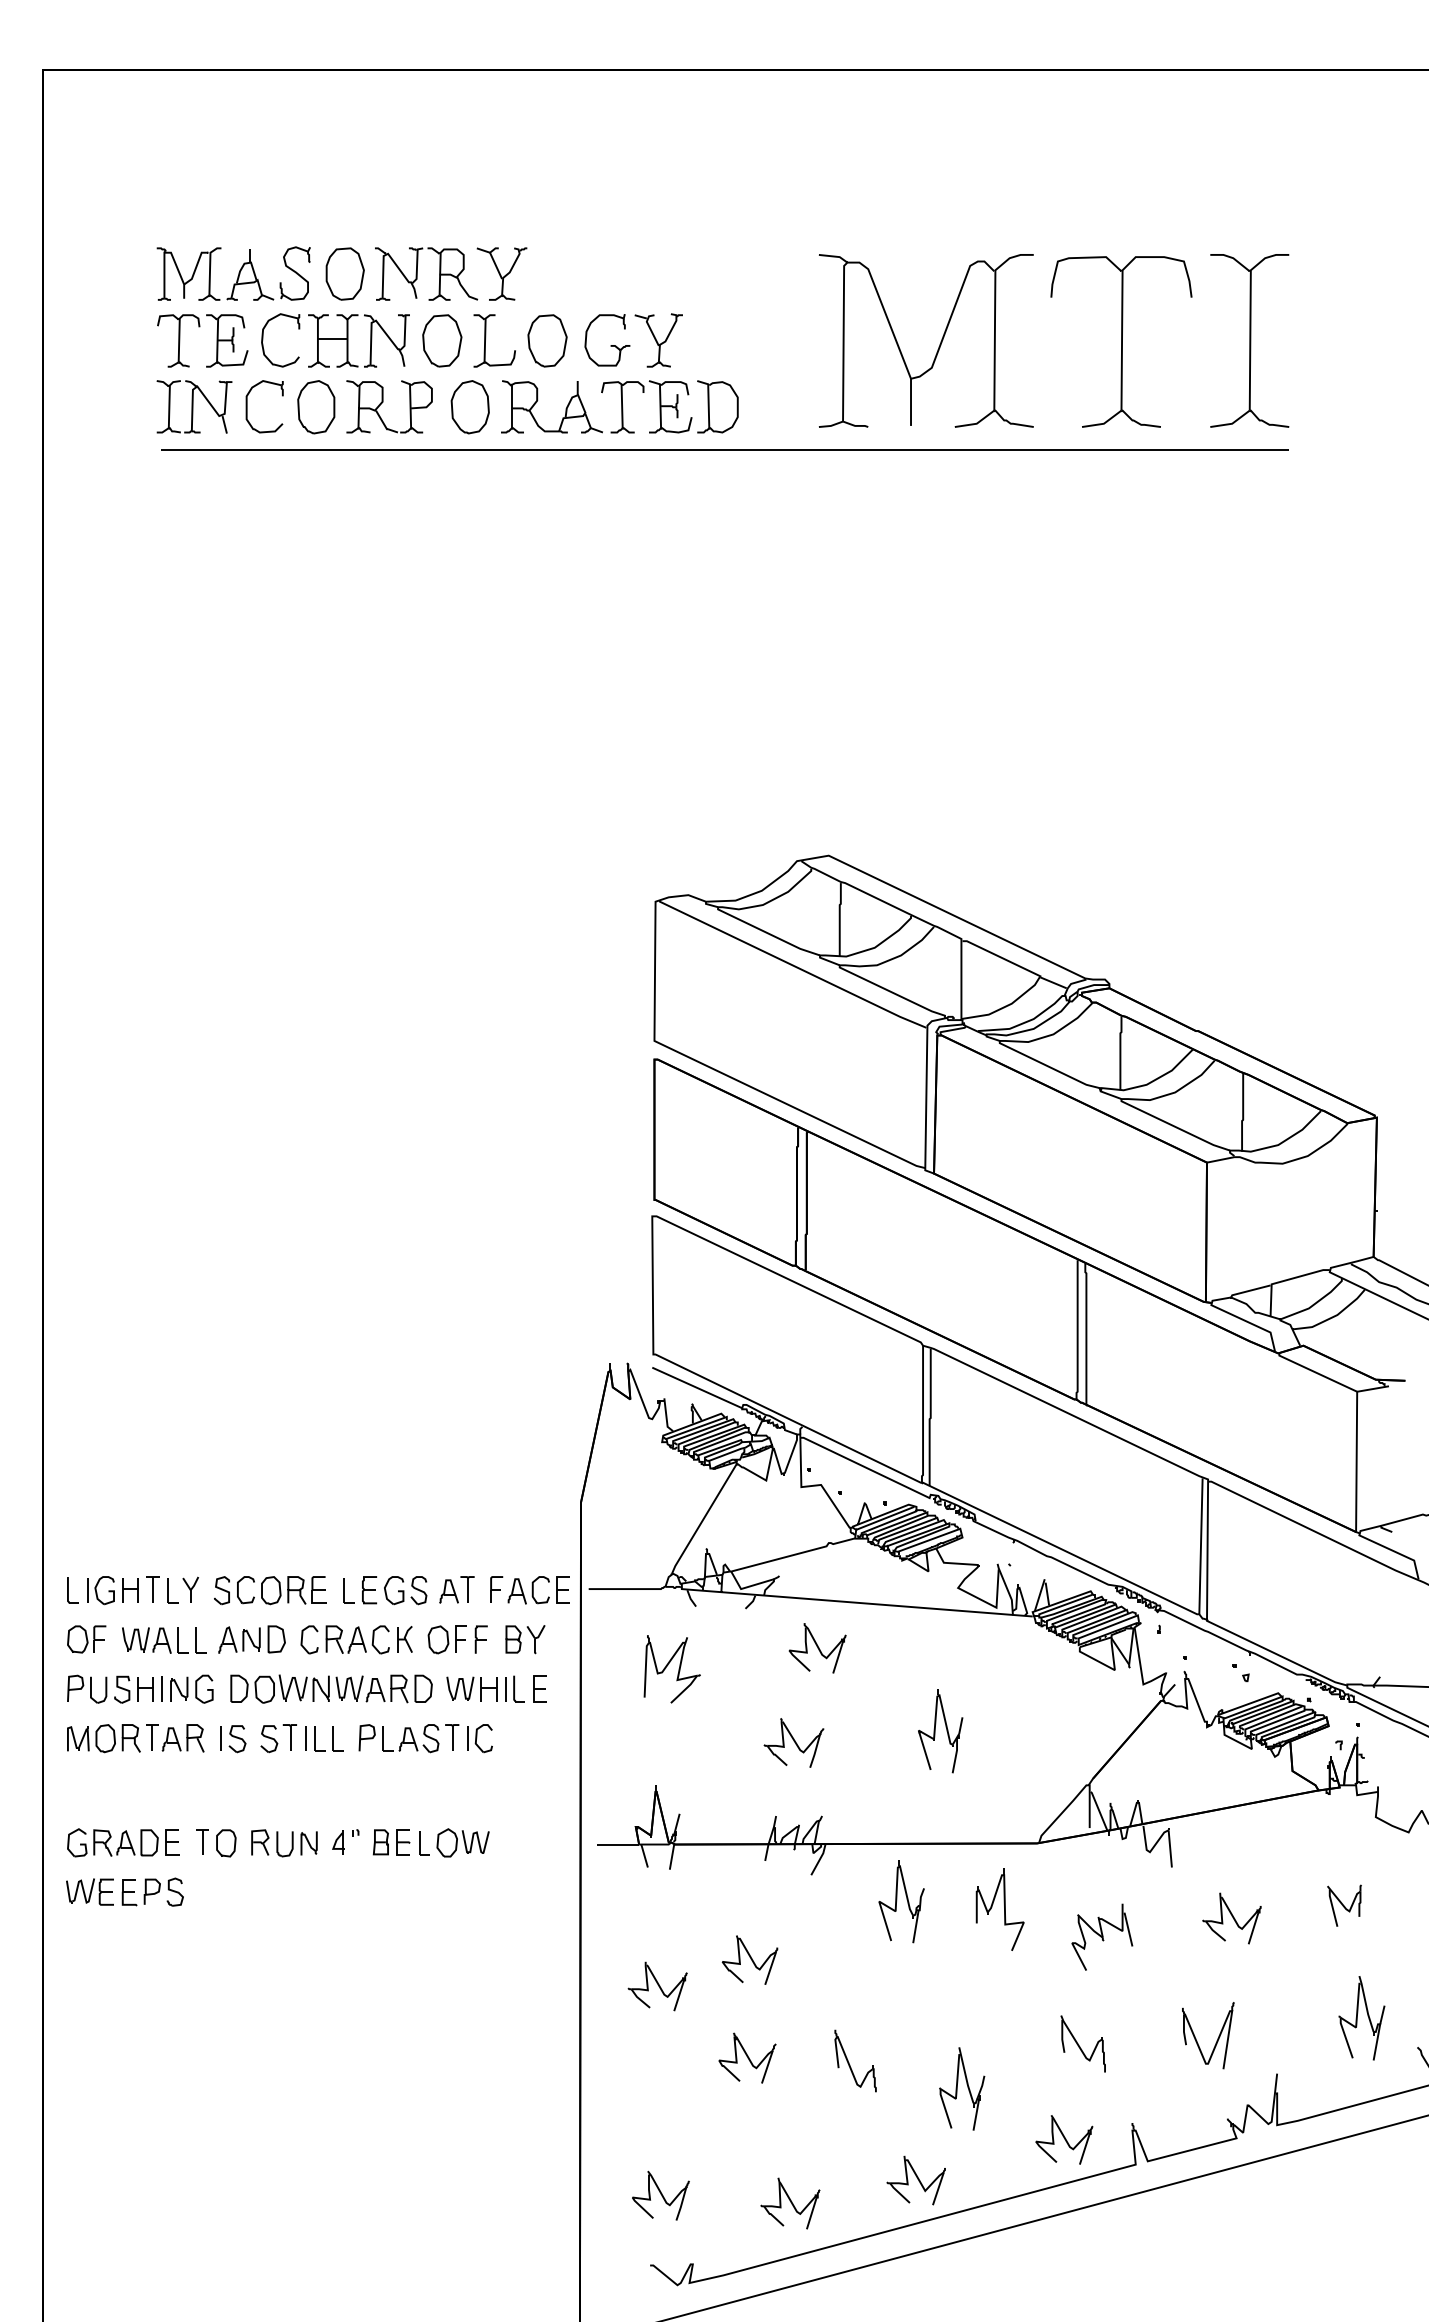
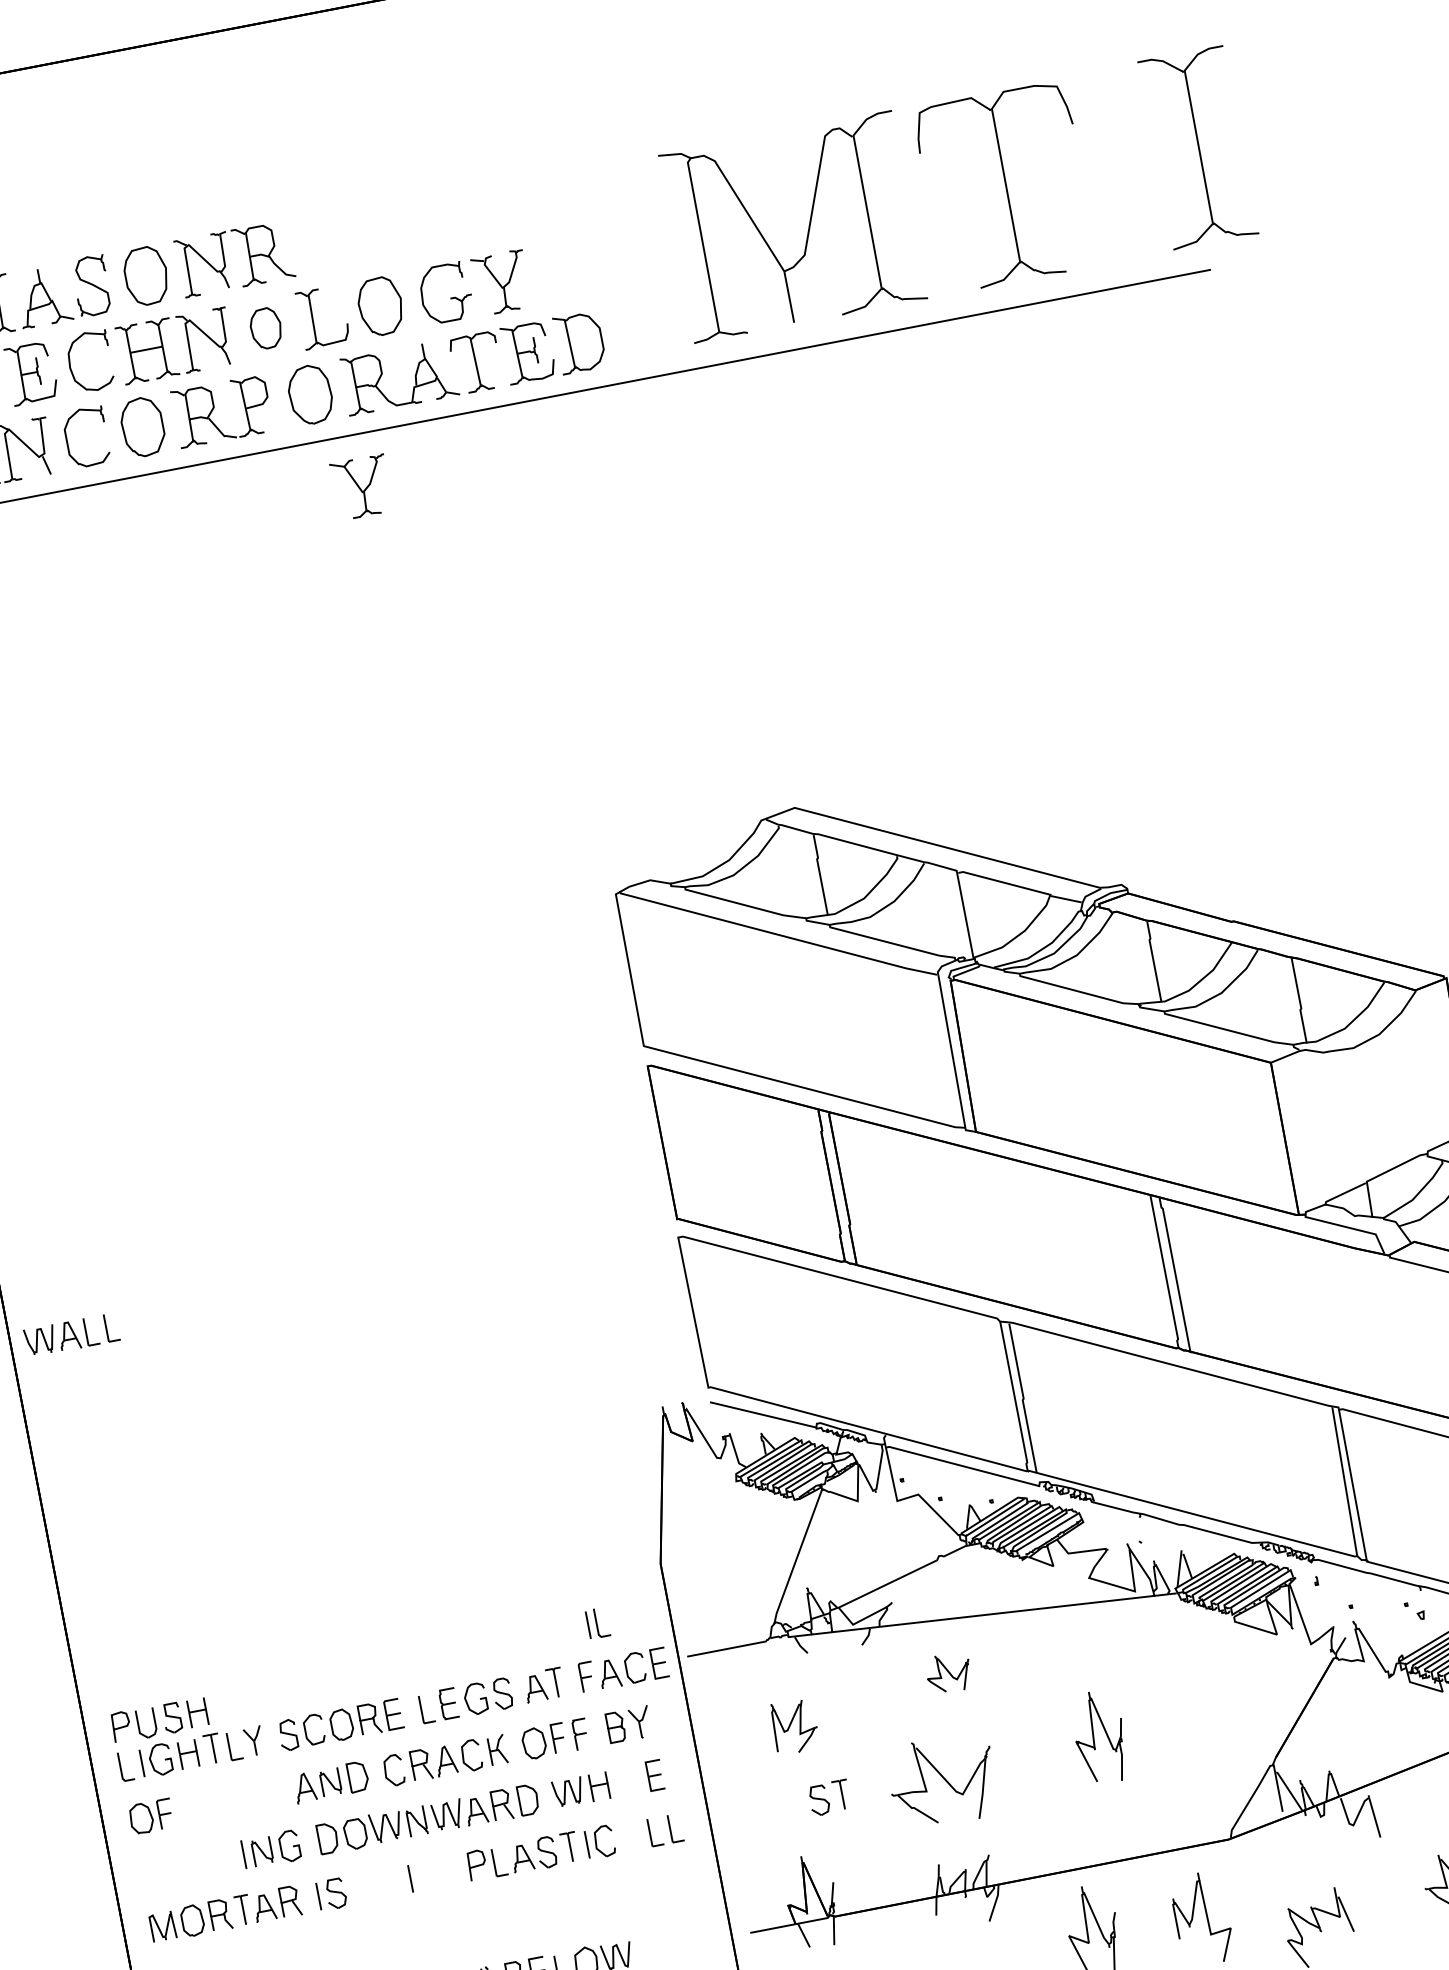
part: (501, 273) -> (361, 486), moved
part: (442, 340) -> (266, 327), size x0.7
part: (1249, 340) -> (1197, 147), moved
part: (164, 1640) -> (71, 1335), moved
part: (817, 1648) -> (948, 1673), size x0.7
part: (671, 1669) -> (794, 1726), size x0.7
part: (110, 1688) -> (159, 1719), moved
part: (514, 1688) -> (596, 1622), moved
part: (278, 1738) -> (829, 1797), moved
part: (328, 1738) -> (664, 1829), moved
part: (793, 1742) -> (942, 1780), size x1.6

